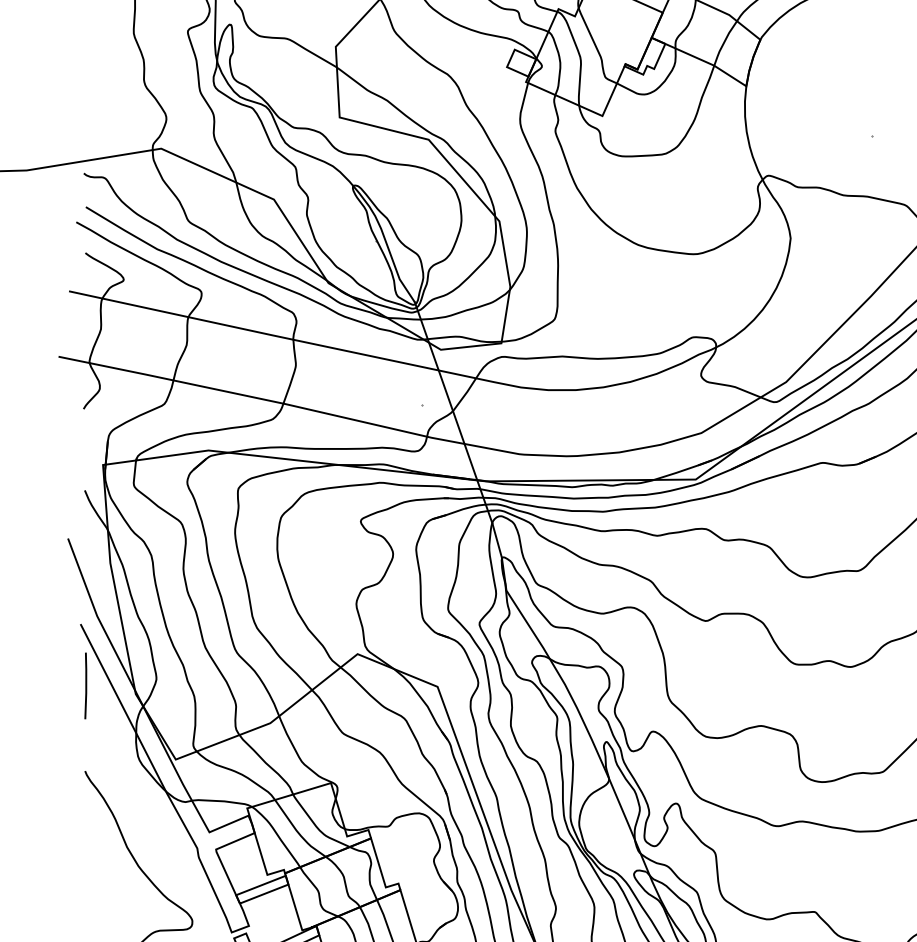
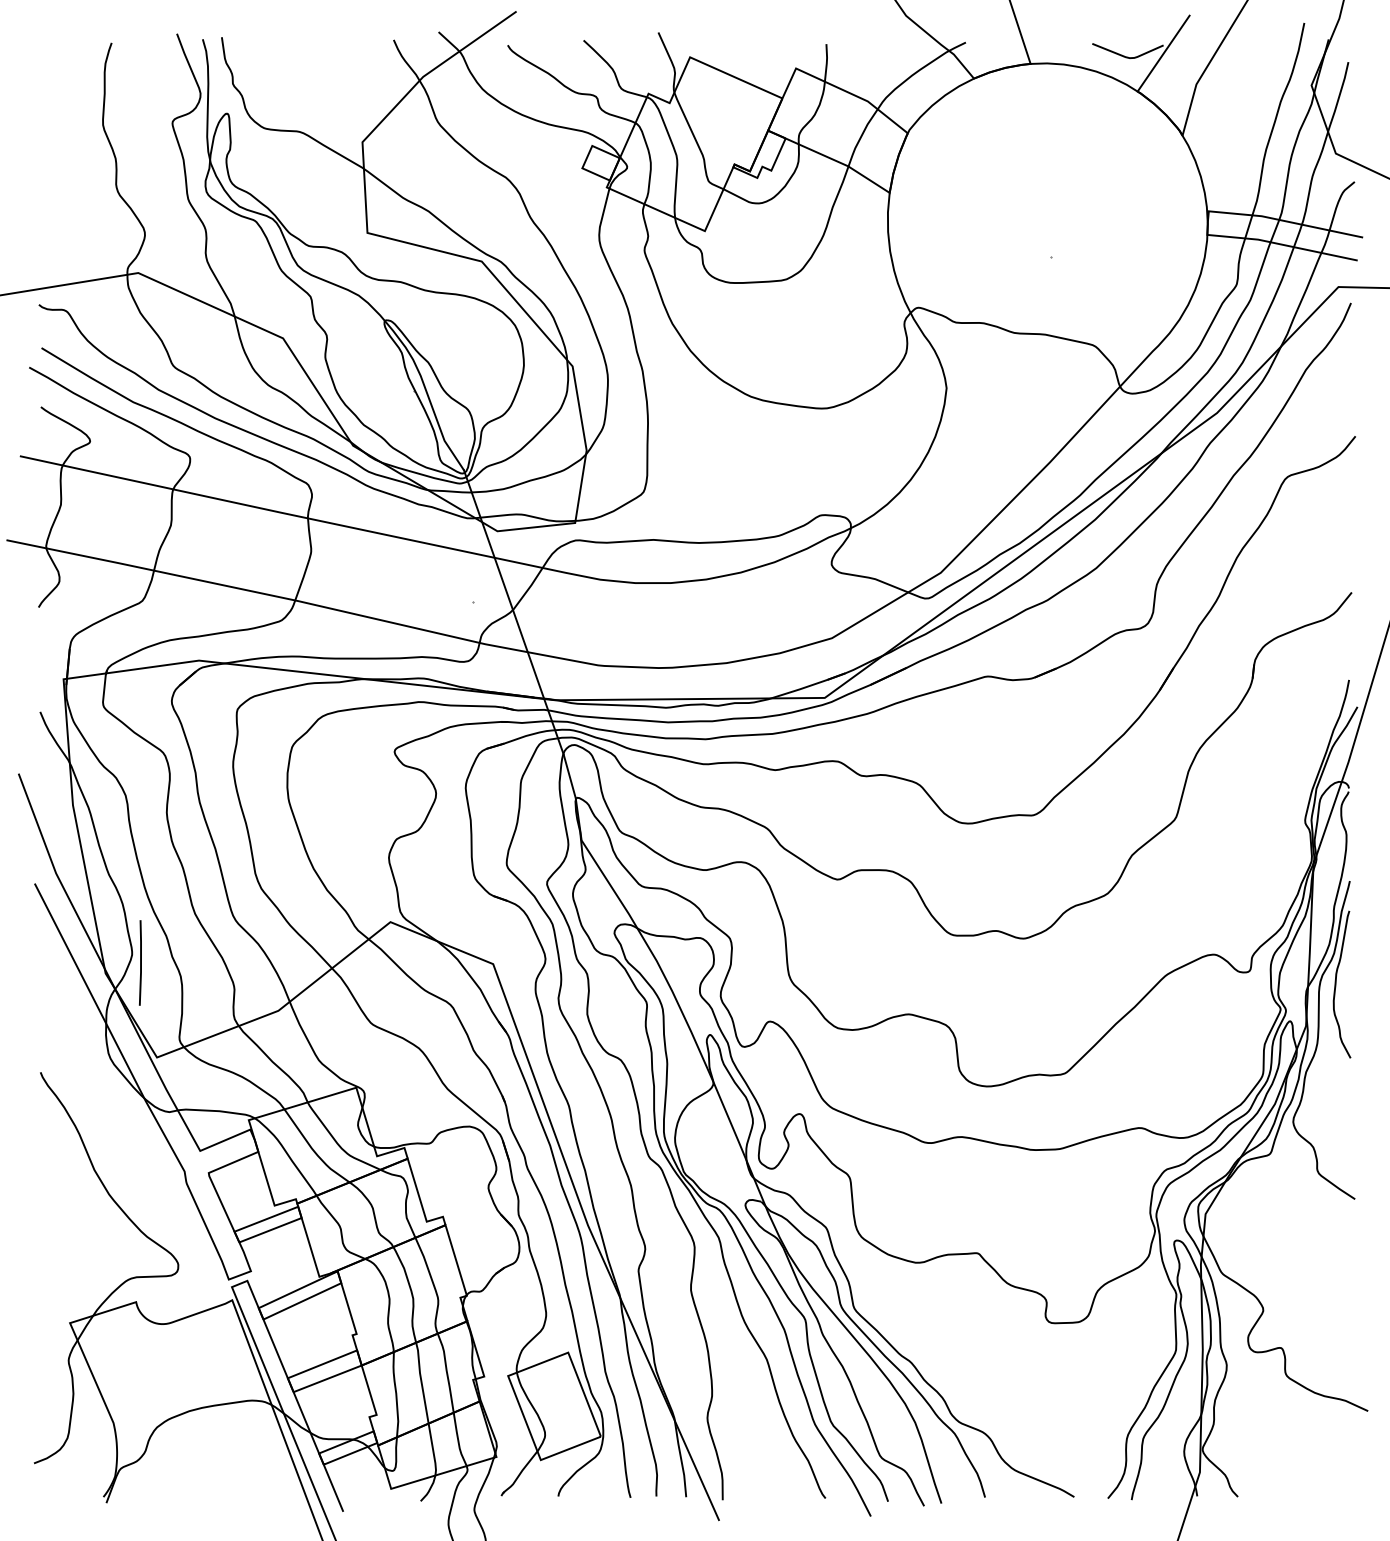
line: (85, 685) -> (140, 962), moved

